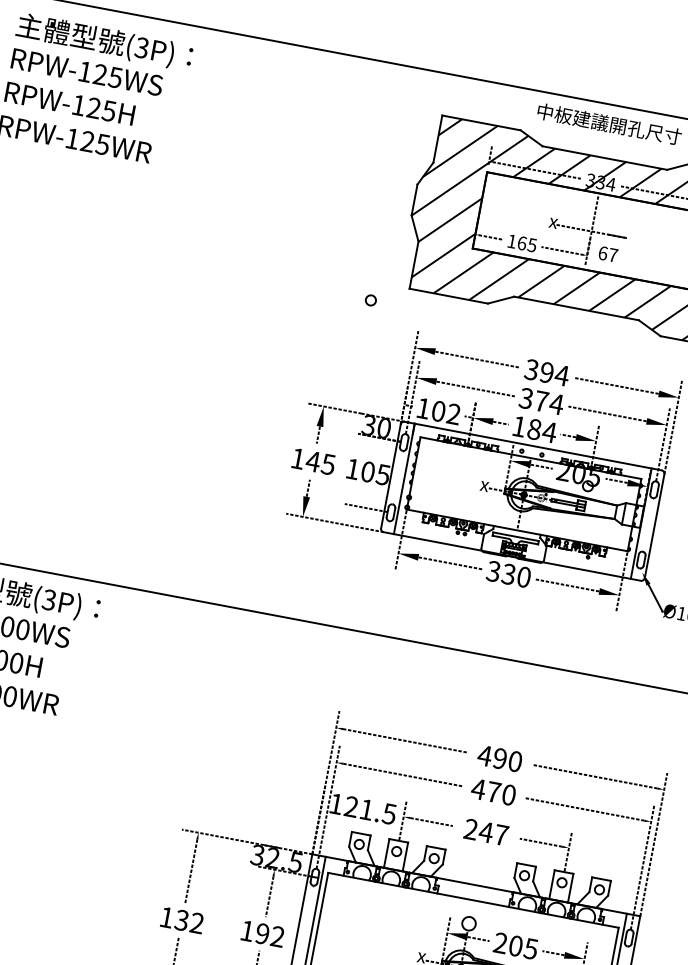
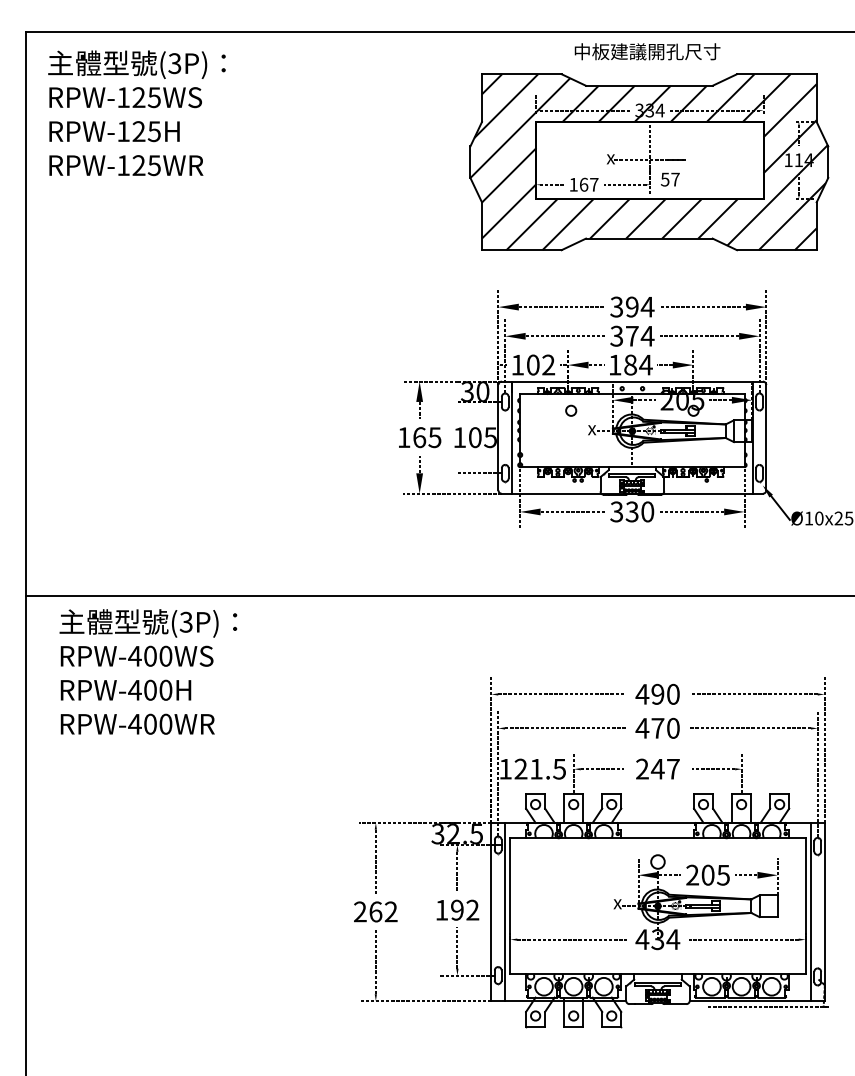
text: (532, 245) -> (594, 184), 165 -> 167
text: (602, 253) -> (664, 179), 67 -> 57
circle: (371, 300) -> (571, 410), moved
text: (313, 461) -> (419, 437), 145 -> 165
text: (174, 918) -> (368, 911), 132 -> 262

